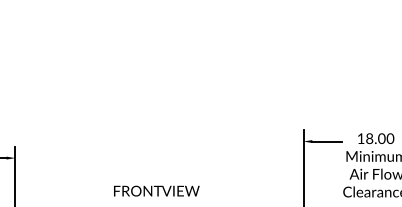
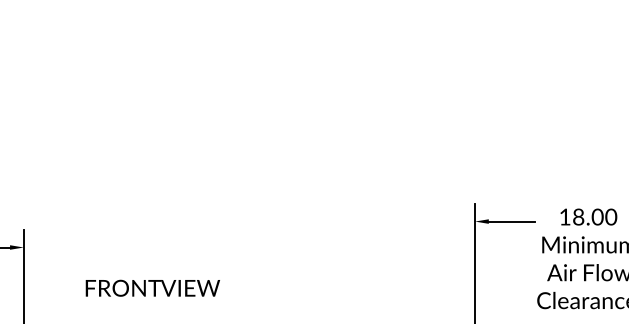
text: (156, 190) -> (152, 287), moved

